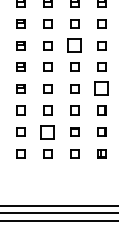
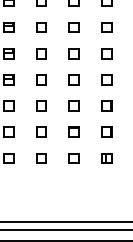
part: (74, 45) -> (74, 27), size x0.62
part: (101, 88) -> (106, 79), size x0.62
part: (47, 131) -> (41, 131), size x0.62

